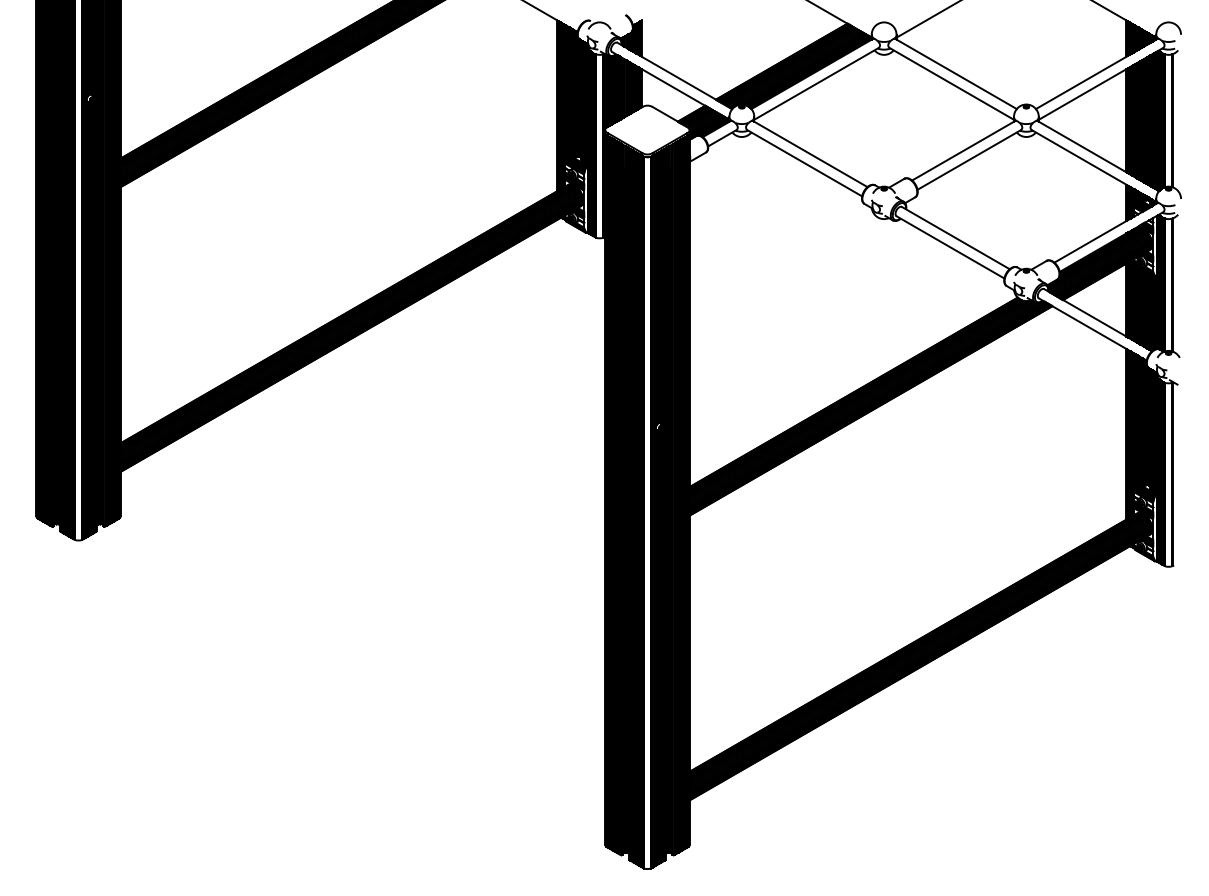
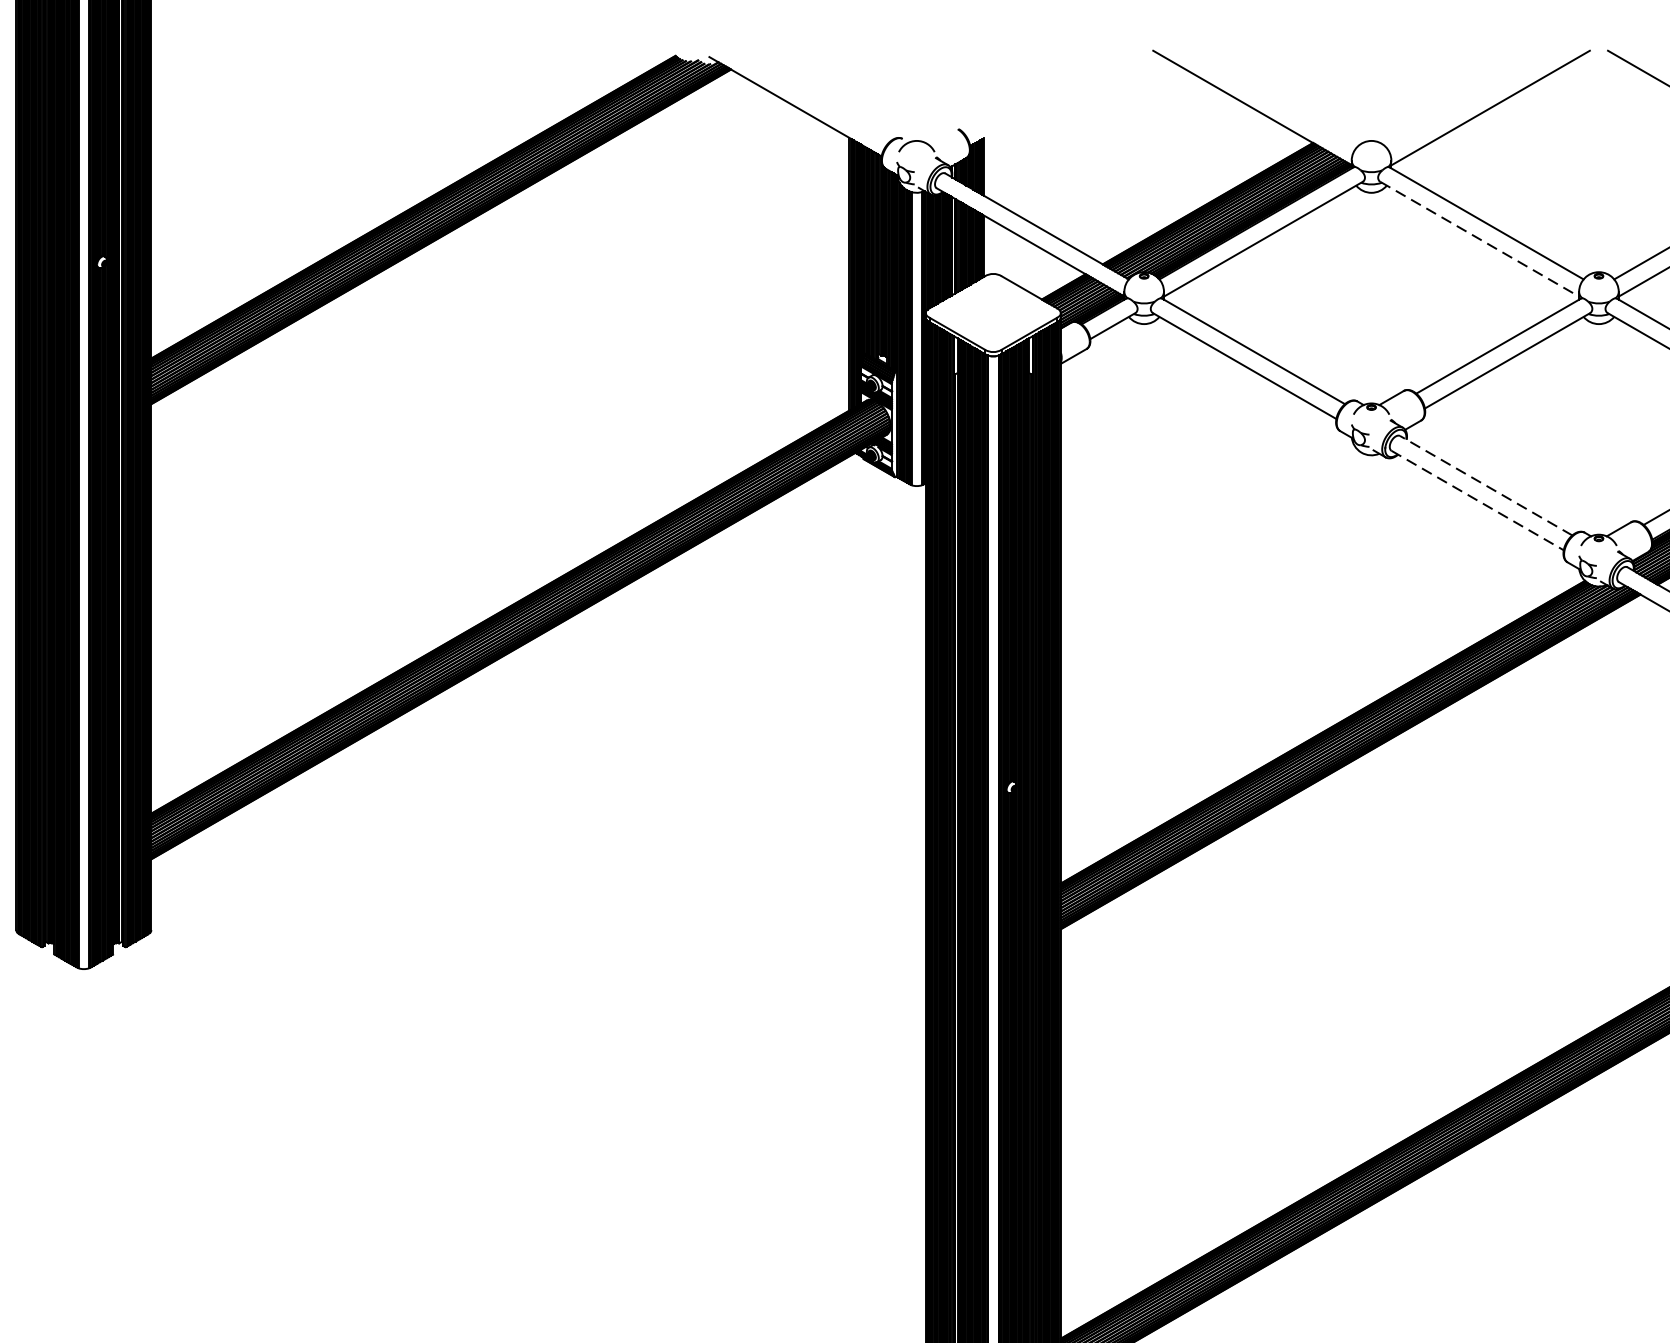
line: (951, 83) -> (1479, 238), solid -> dashed
line: (955, 237) -> (1485, 484), solid -> dashed
line: (950, 247) -> (1477, 500), solid -> dashed

